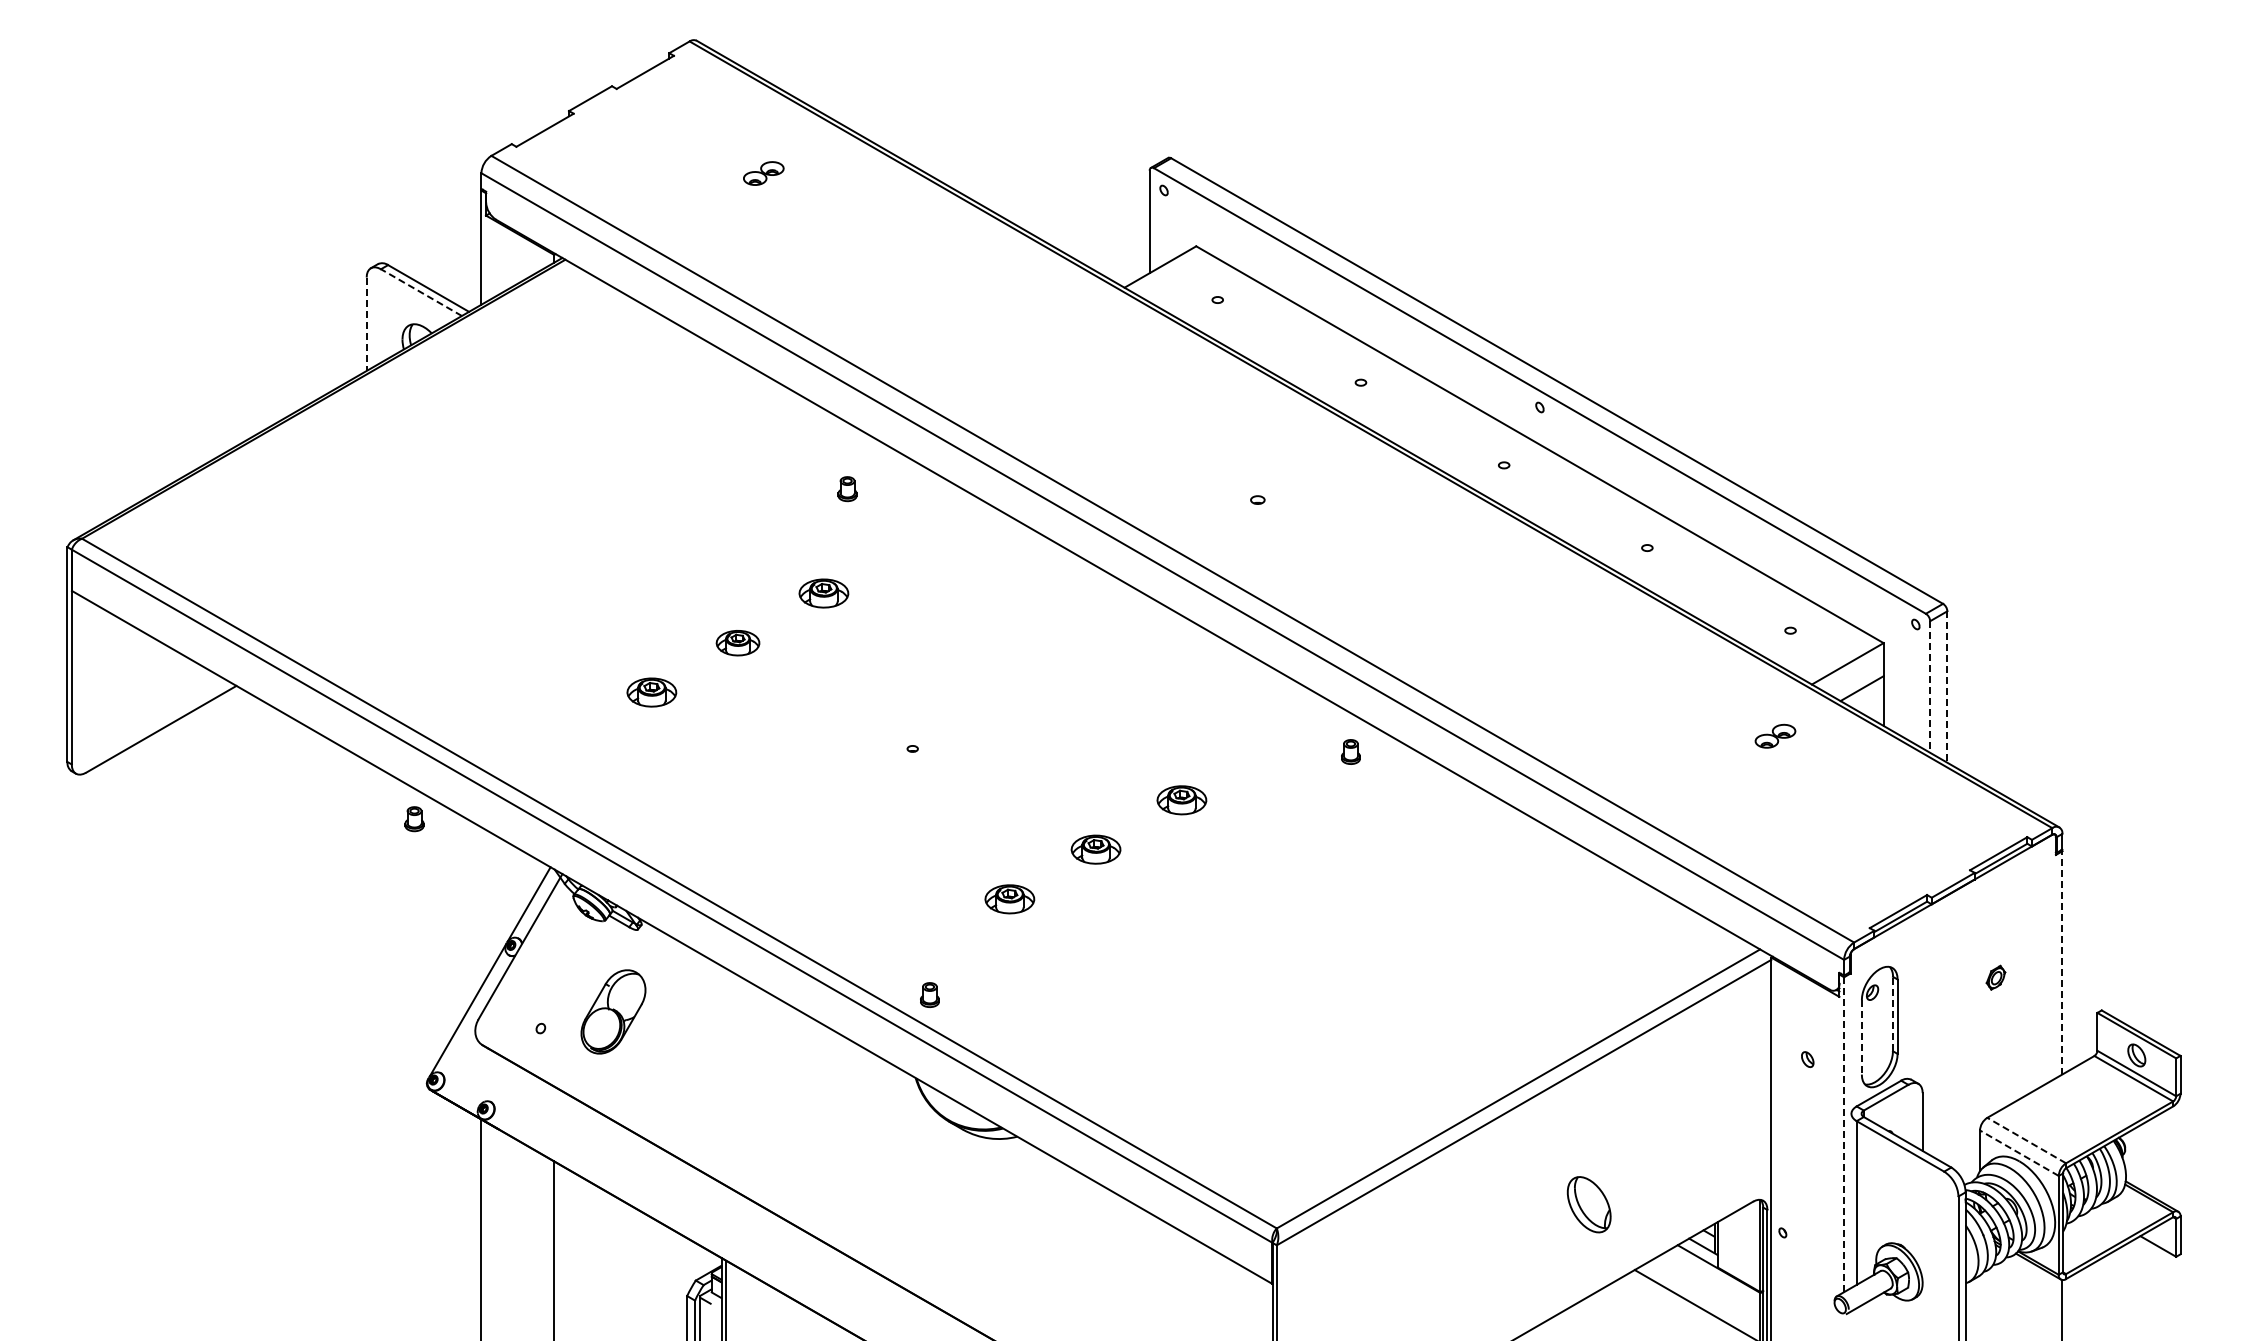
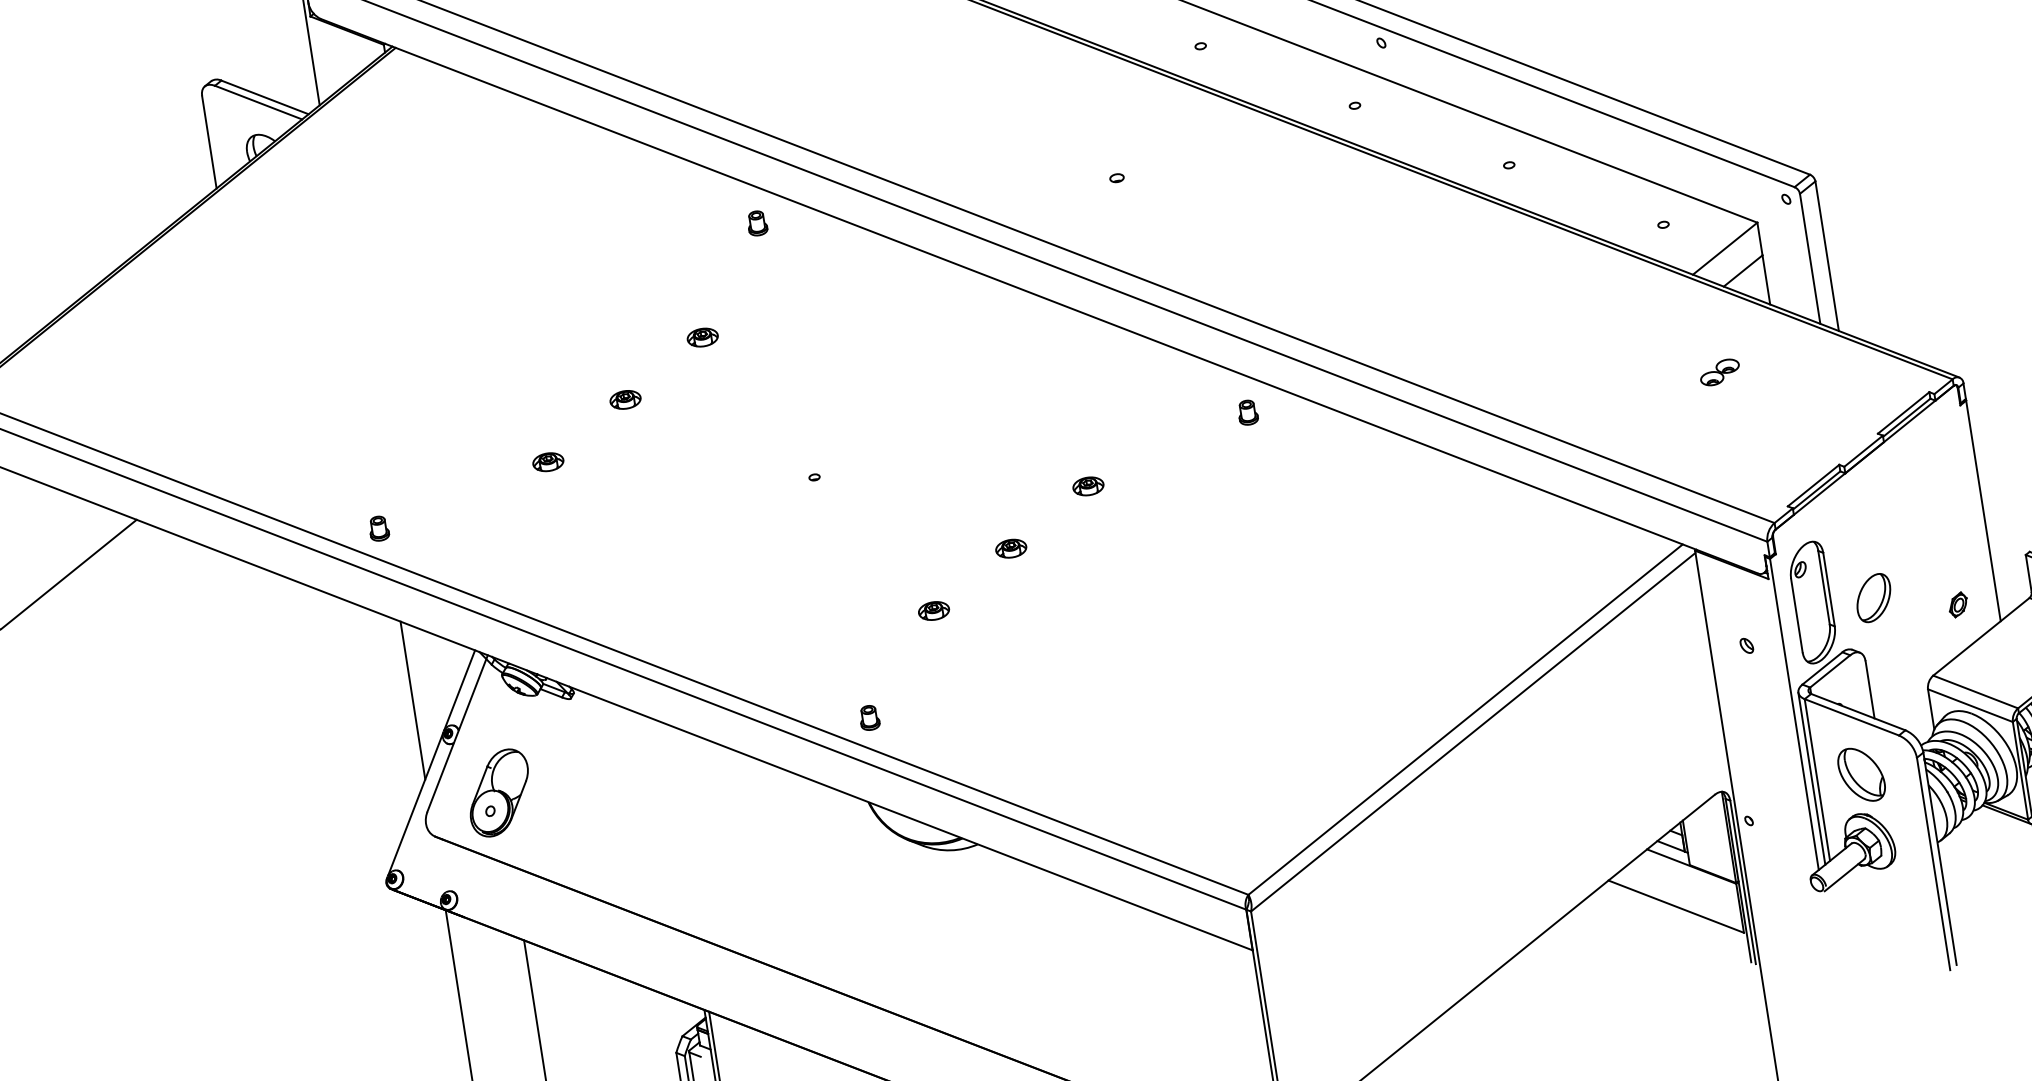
line: (421, 292) -> (258, 102), dashed -> solid
line: (366, 324) -> (209, 142), dashed -> solid
part: (847, 489) -> (757, 223), moved
part: (823, 593) -> (702, 337), size x0.62
part: (737, 642) -> (624, 399), size x0.71
line: (1930, 687) -> (1810, 259), dashed -> solid
line: (1947, 687) -> (1827, 256), dashed -> solid
part: (652, 692) -> (548, 461), size x0.62
part: (1775, 735) -> (1719, 371), moved
part: (1181, 799) -> (1087, 485), size x0.62
part: (414, 819) -> (379, 529), moved
part: (1095, 849) -> (1010, 548), size x0.62
part: (1010, 899) -> (934, 611), size x0.62
line: (481, 907) -> (413, 700), added
line: (2062, 962) -> (1983, 510), dashed -> solid
part: (1995, 977) -> (1957, 604), moved
part: (613, 1011) -> (499, 792), moved
line: (1892, 1013) -> (1823, 587), dashed -> solid
part: (1940, 1031) -> (1873, 597), added
line: (1861, 1037) -> (1796, 615), dashed -> solid
line: (1844, 1134) -> (1794, 714), dashed -> solid
line: (2026, 1140) -> (1975, 691), dashed -> solid
line: (2018, 1152) -> (1969, 705), dashed -> solid
line: (1851, 1200) -> (1811, 778), added
part: (1588, 1204) -> (1860, 774), moved

